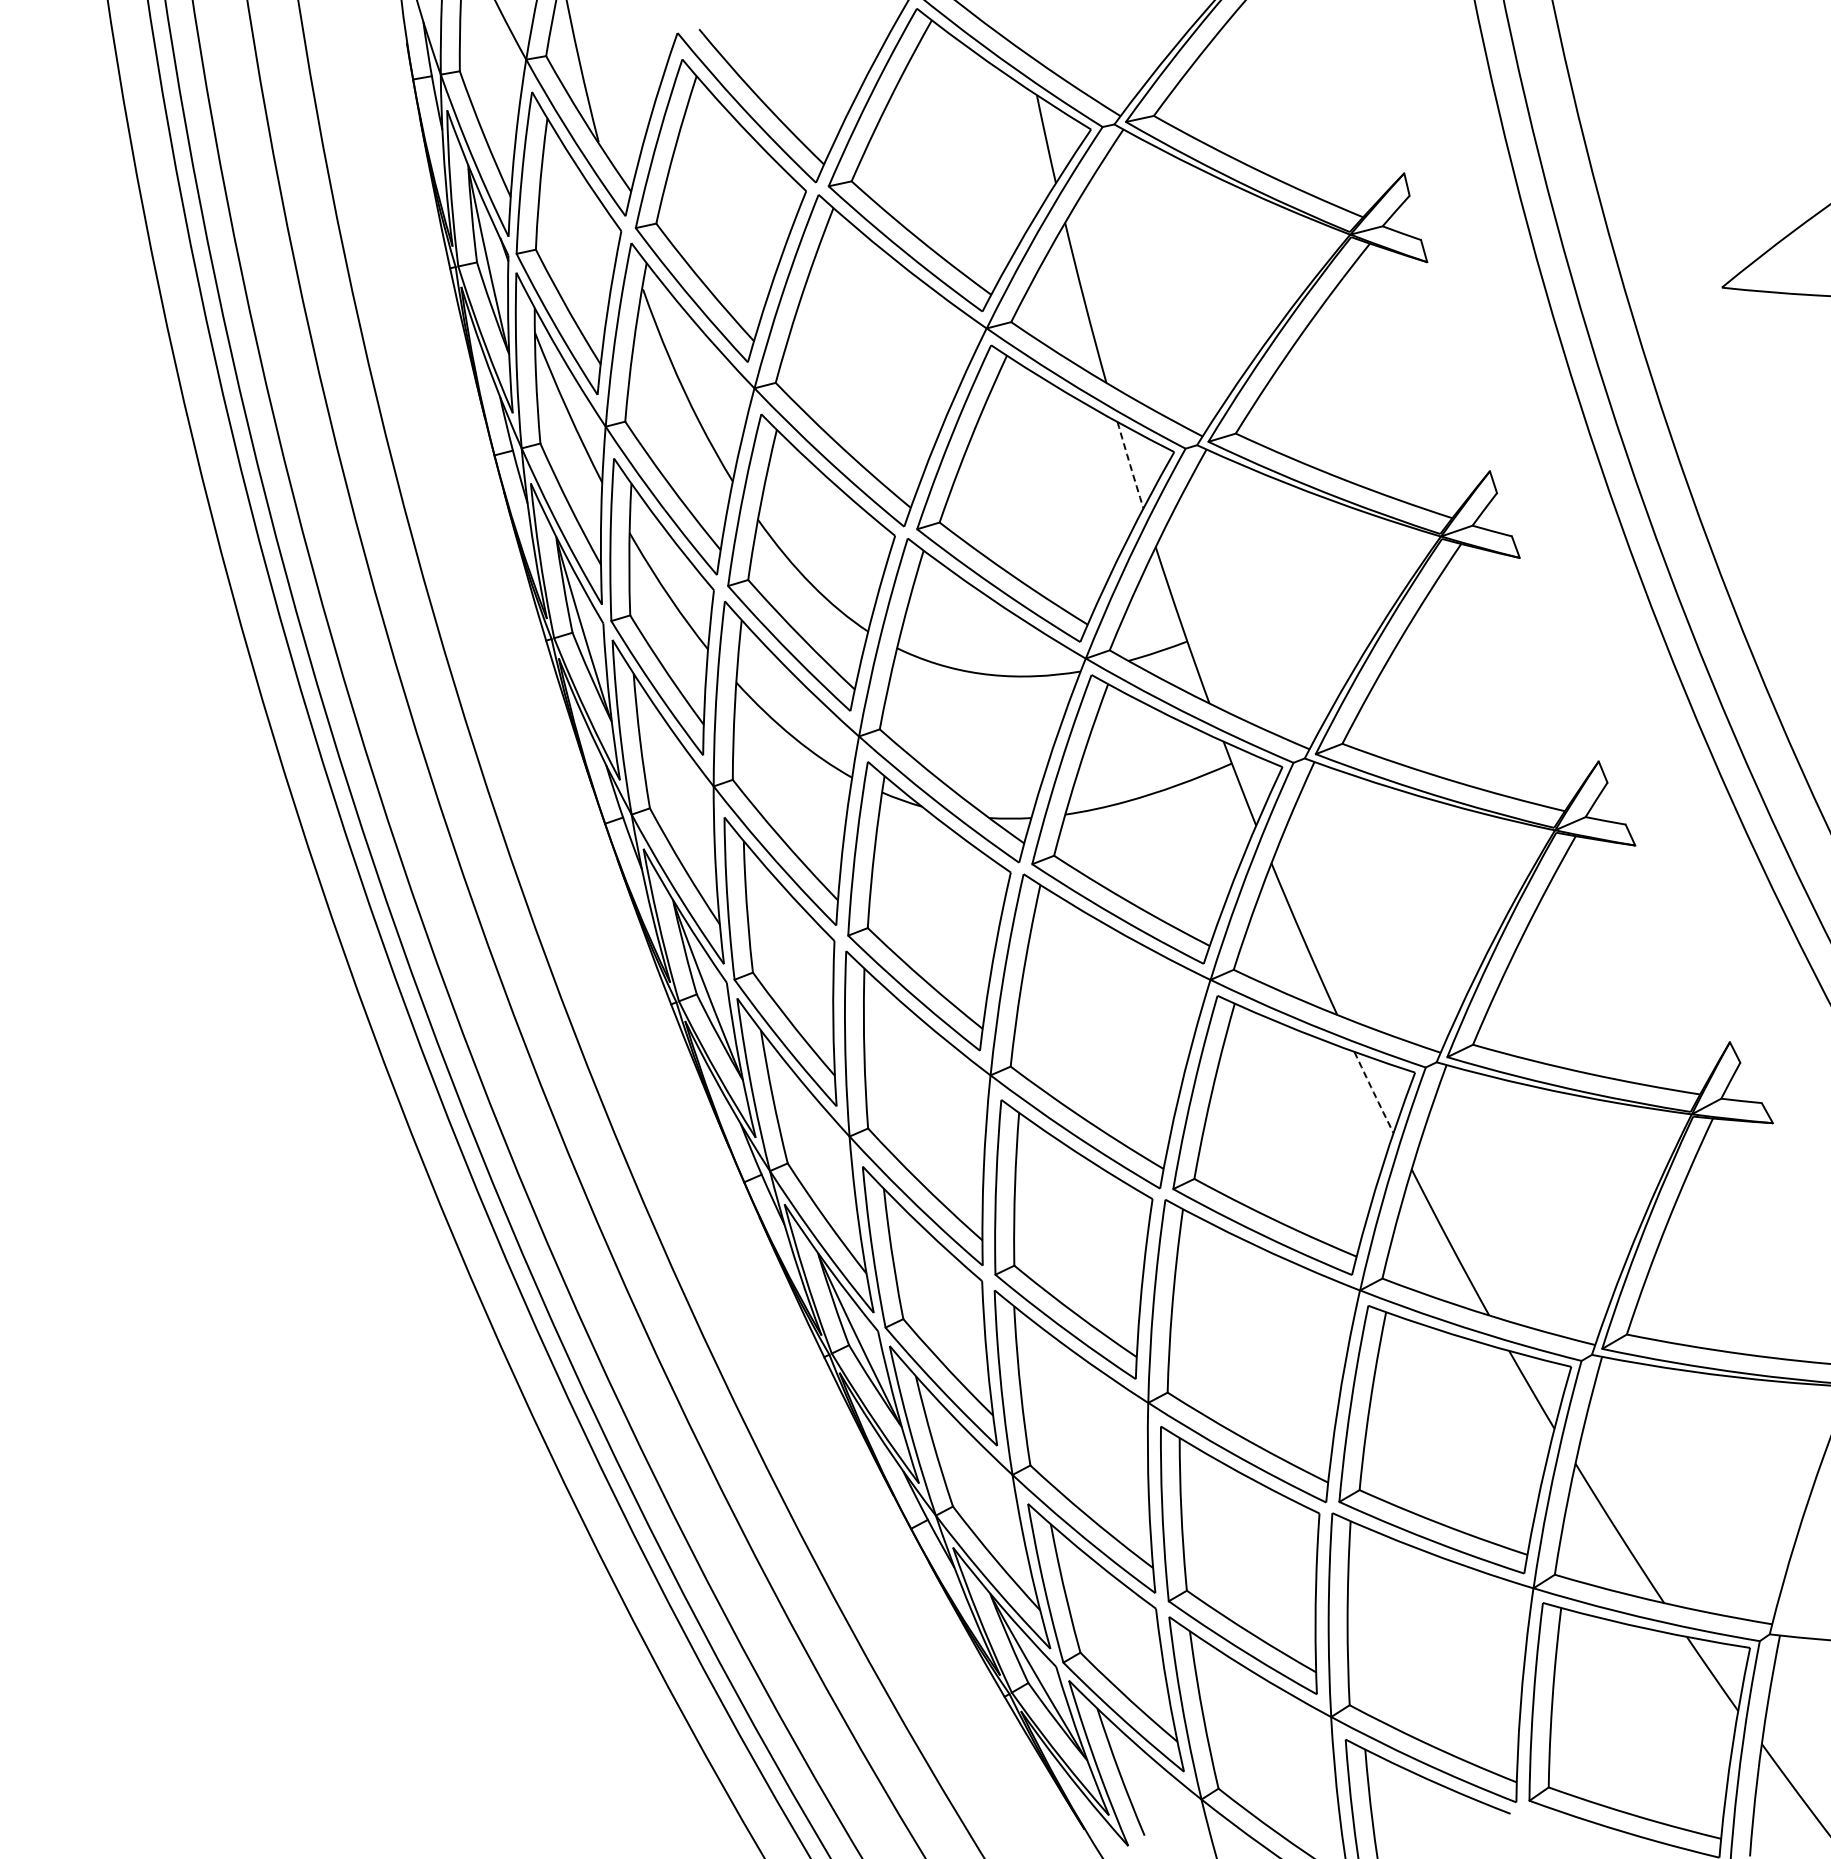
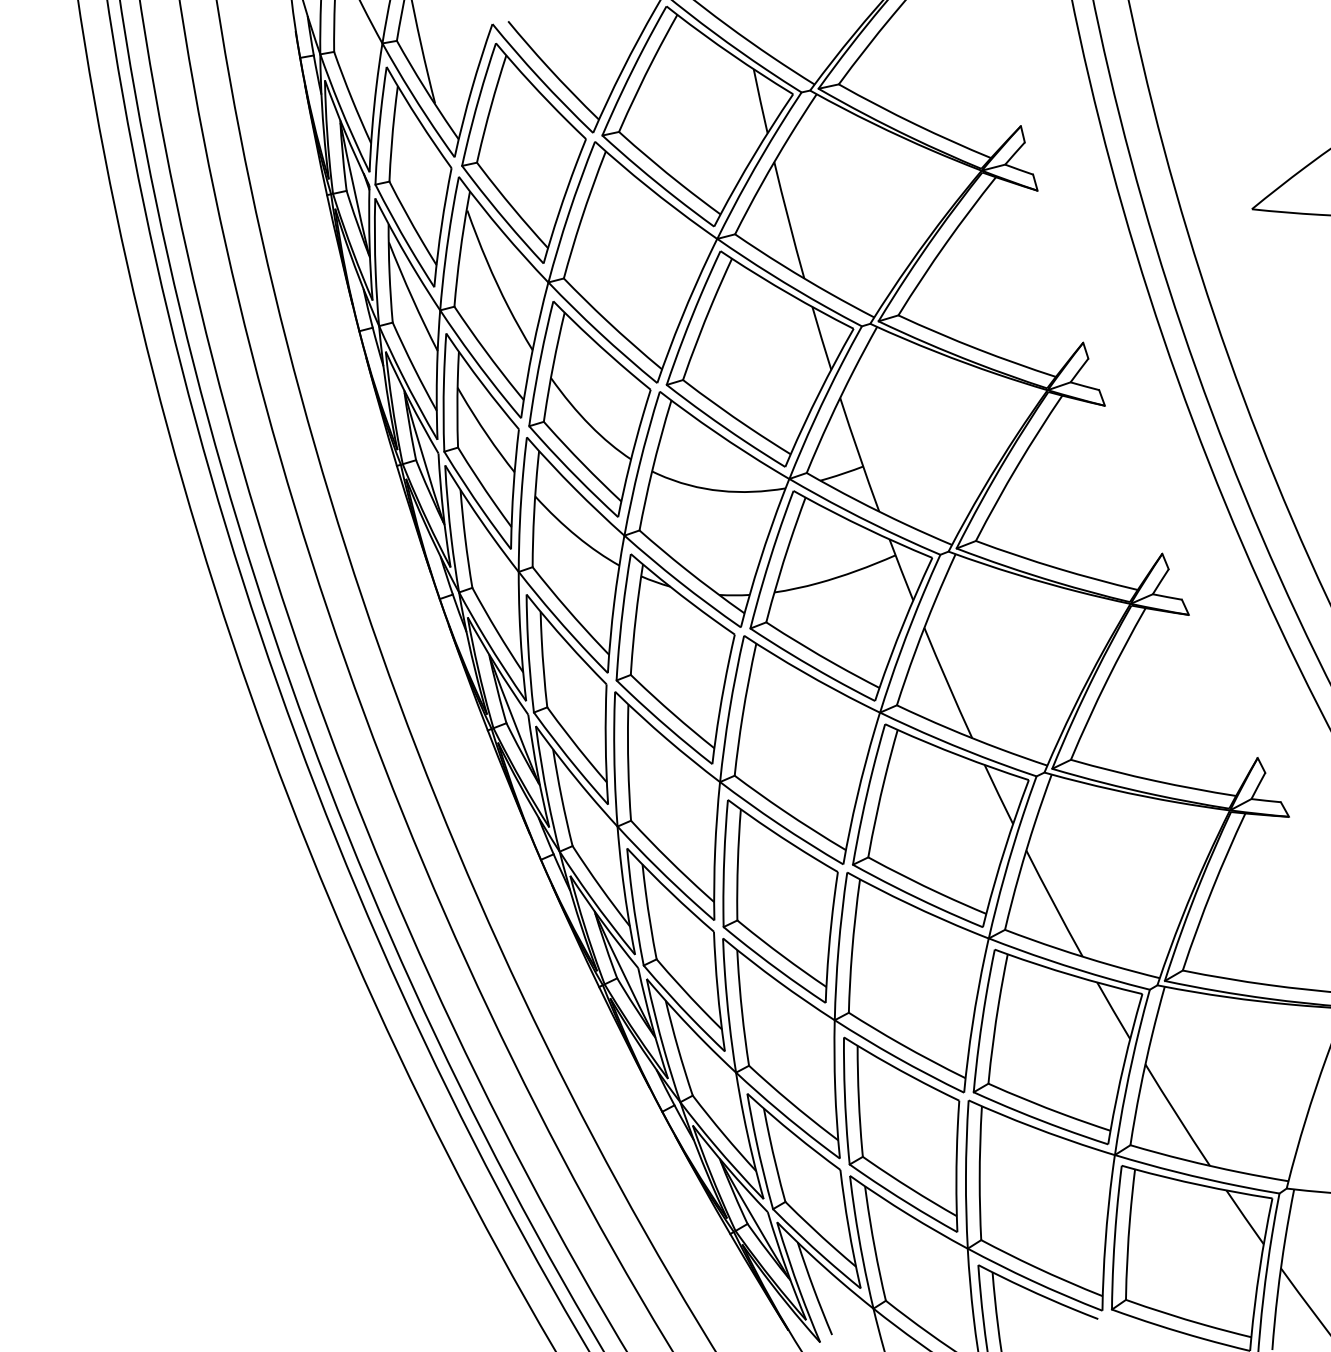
arc: (1130, 465) -> (821, 338), dashed -> solid
arc: (1373, 1092) -> (998, 794), dashed -> solid

